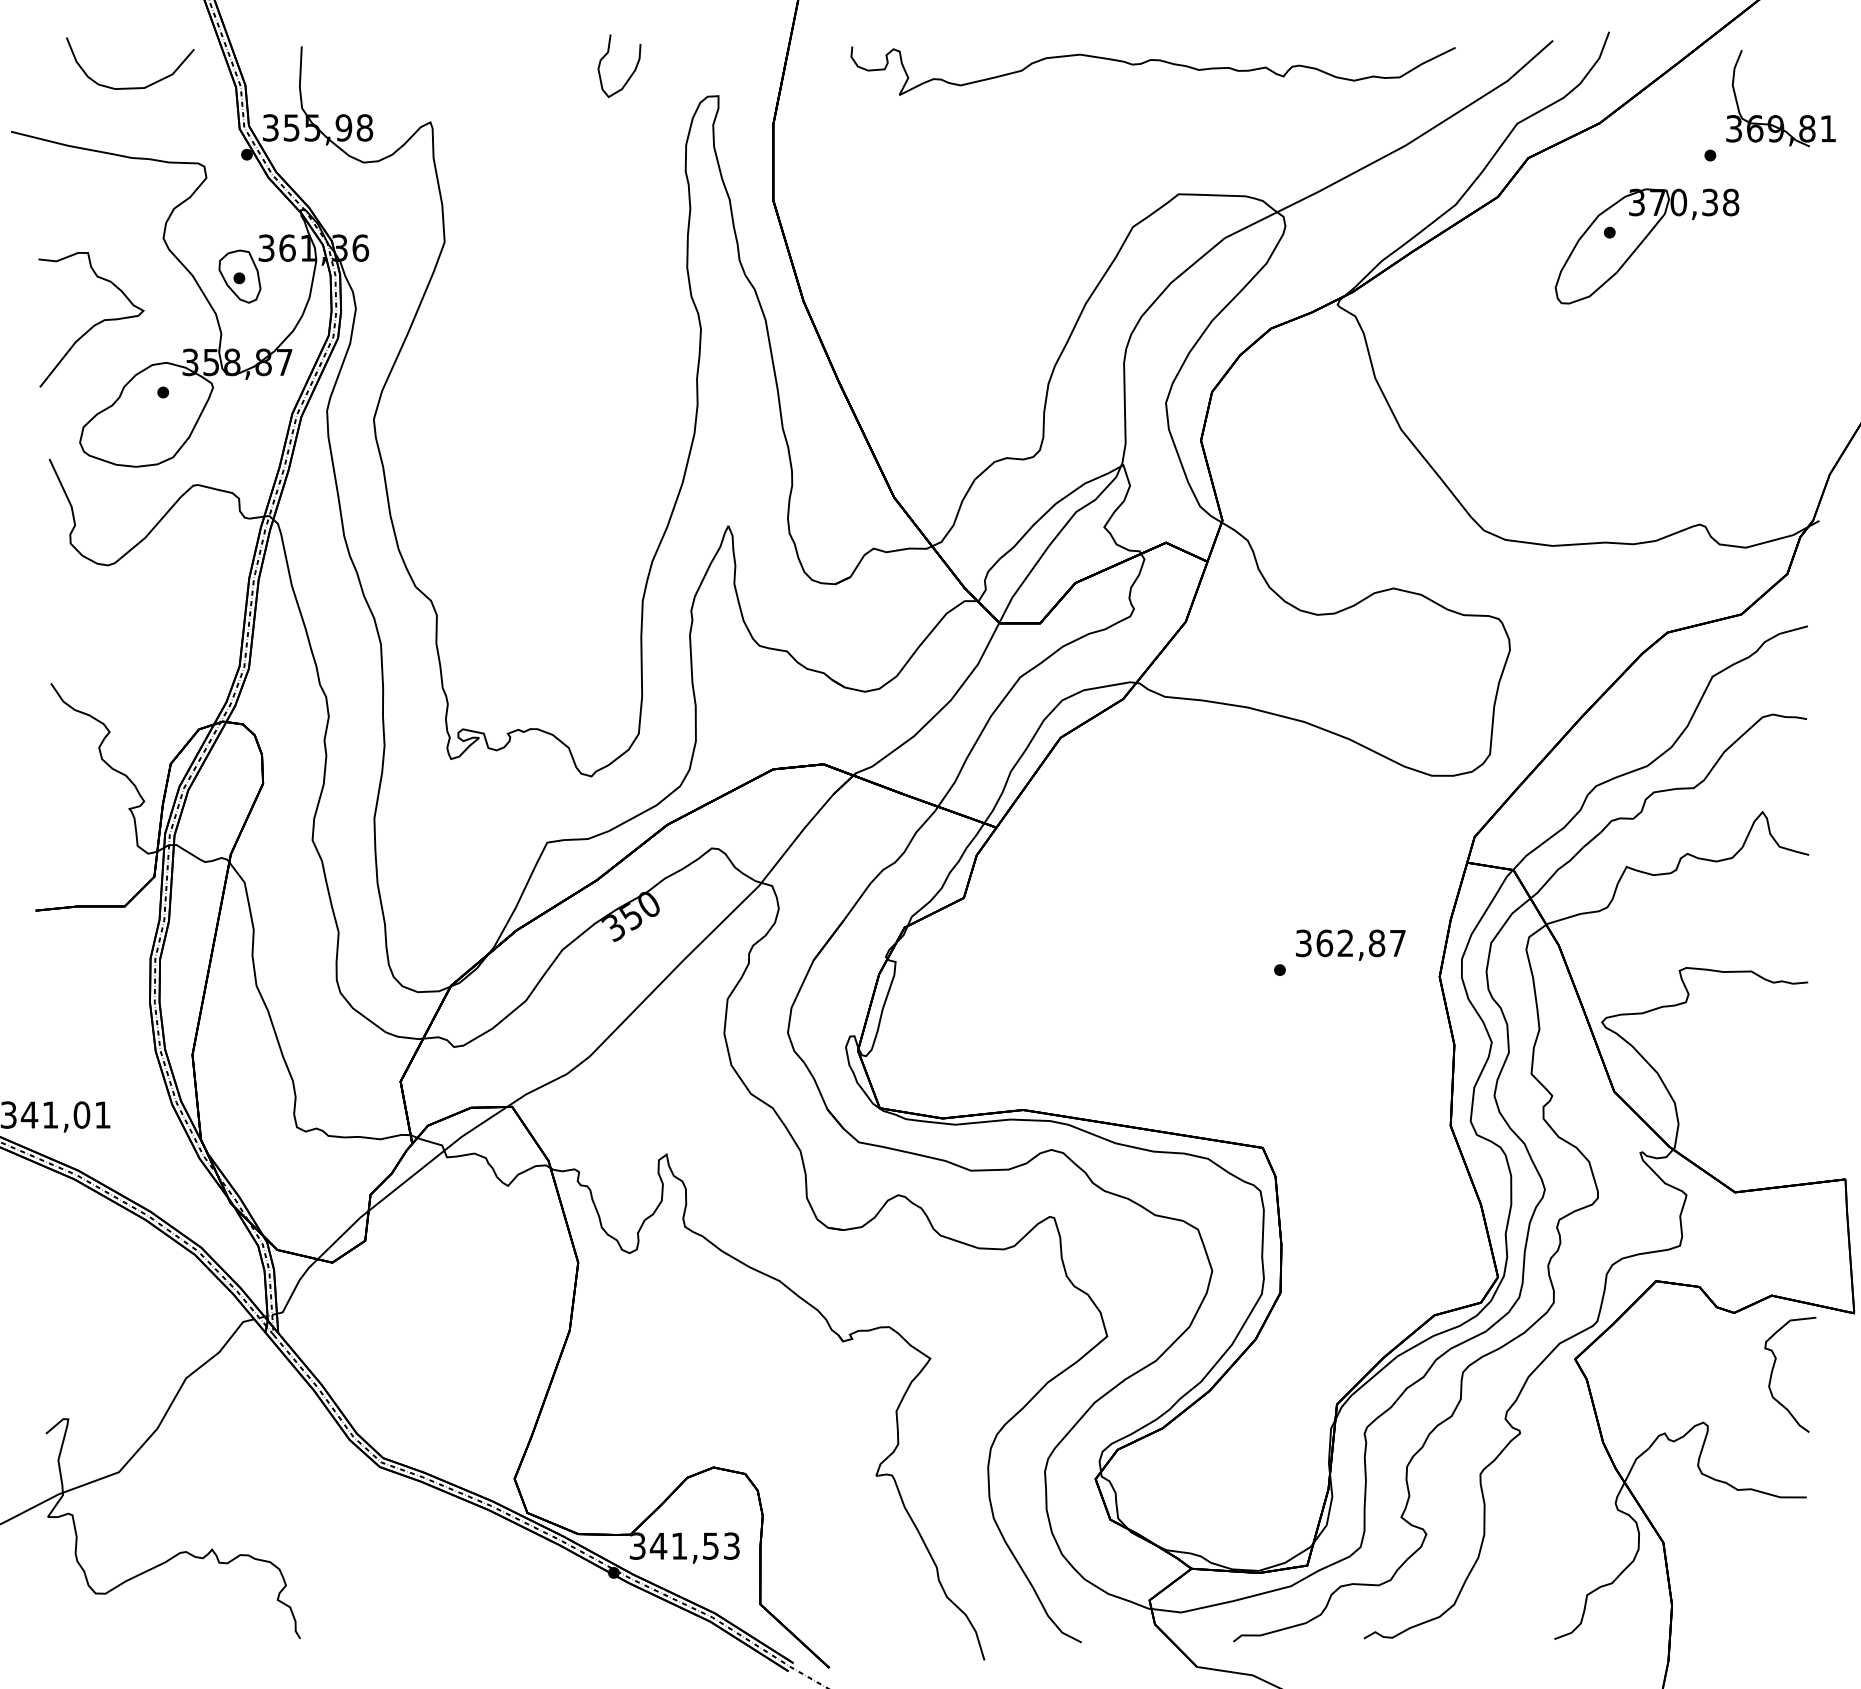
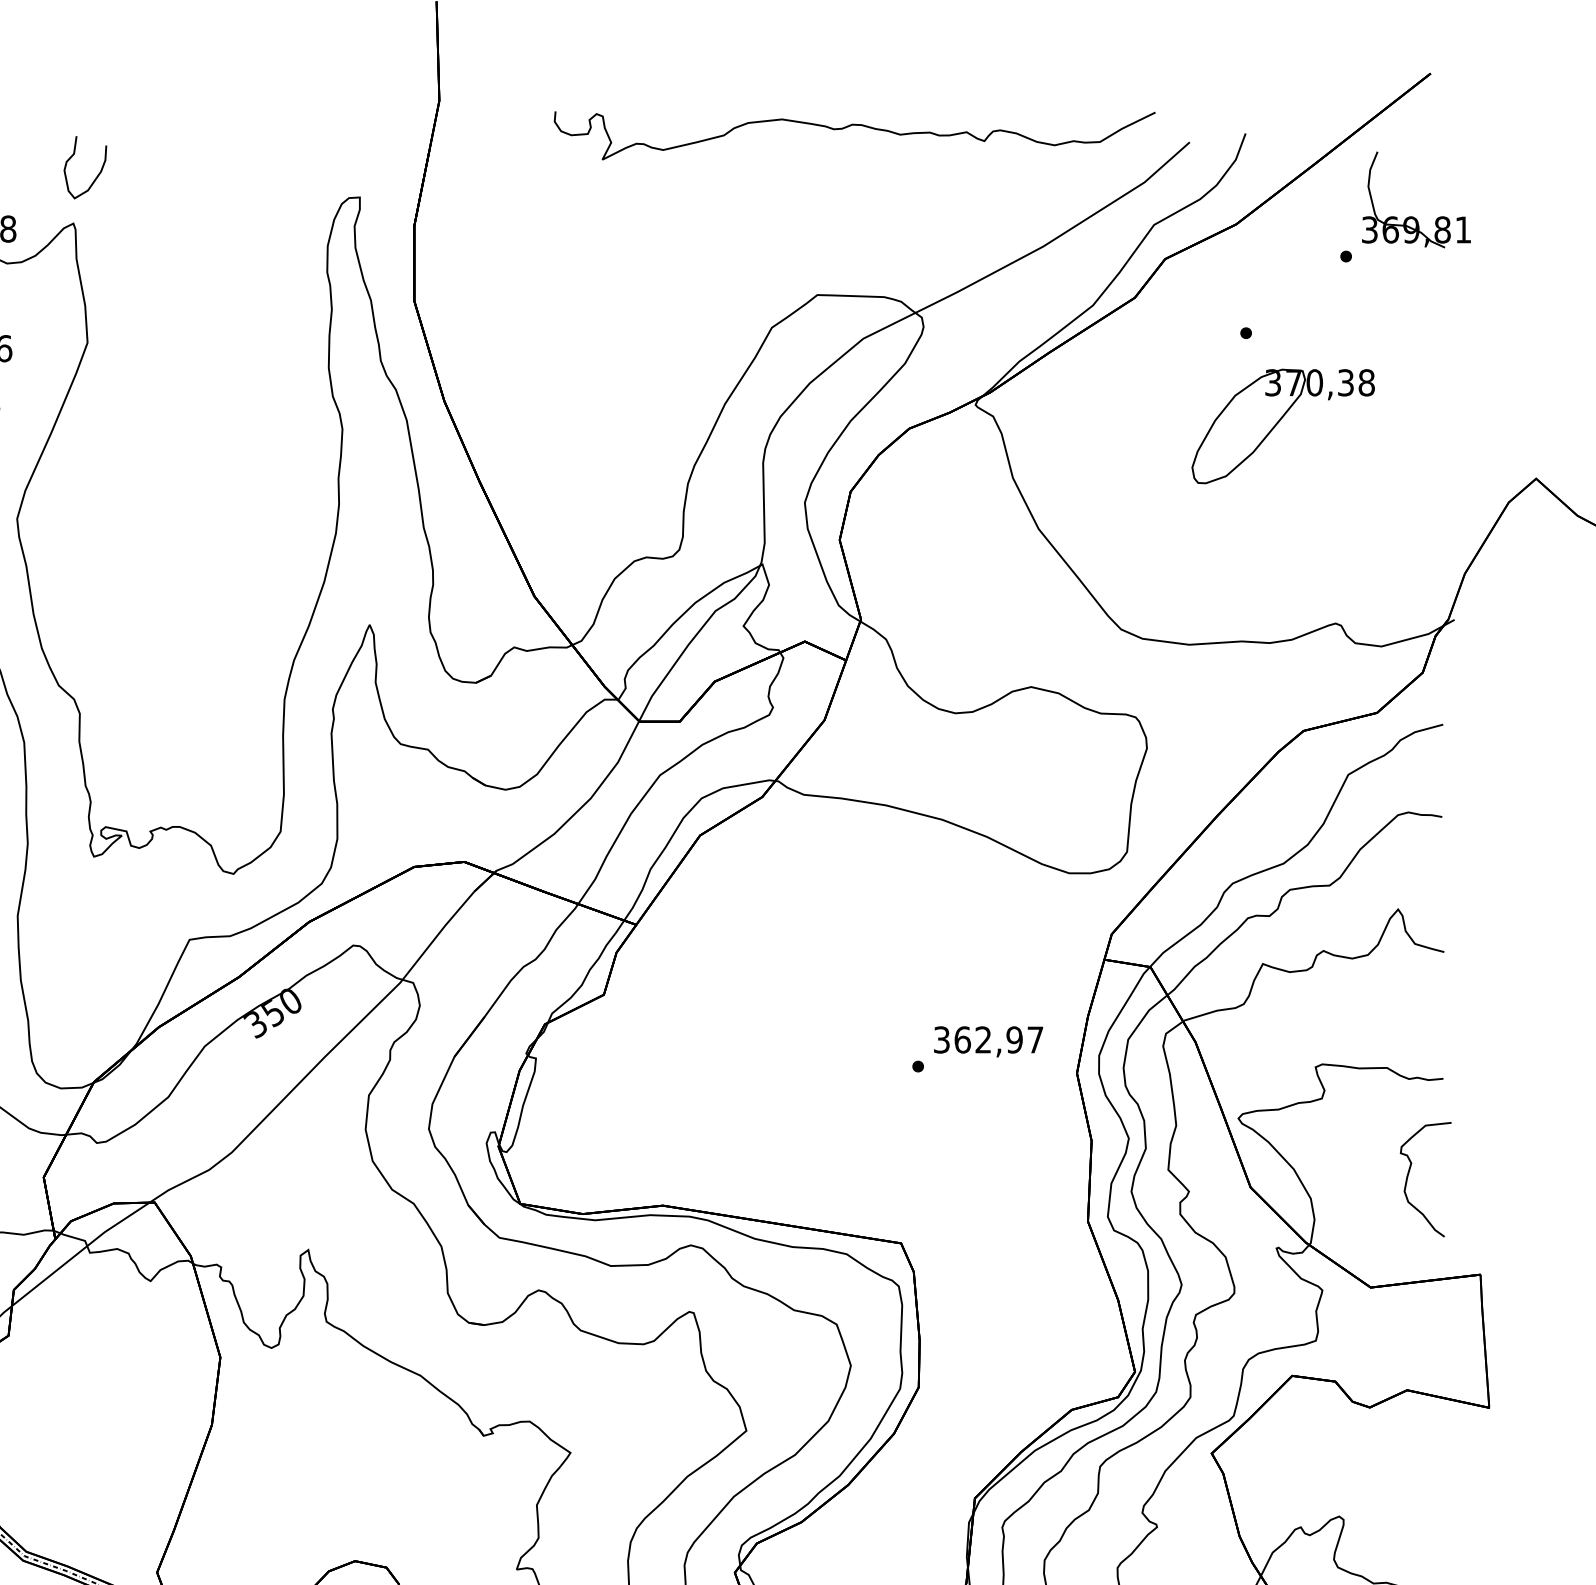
curve: (1147, 62) -> (849, 127), moved
curve: (631, 73) -> (97, 174), moved
part: (1646, 246) -> (1282, 426), moved
text: (1376, 943) -> (1014, 1040), 362,87 -> 362,97
curve: (1774, 1367) -> (1409, 1172), moved

